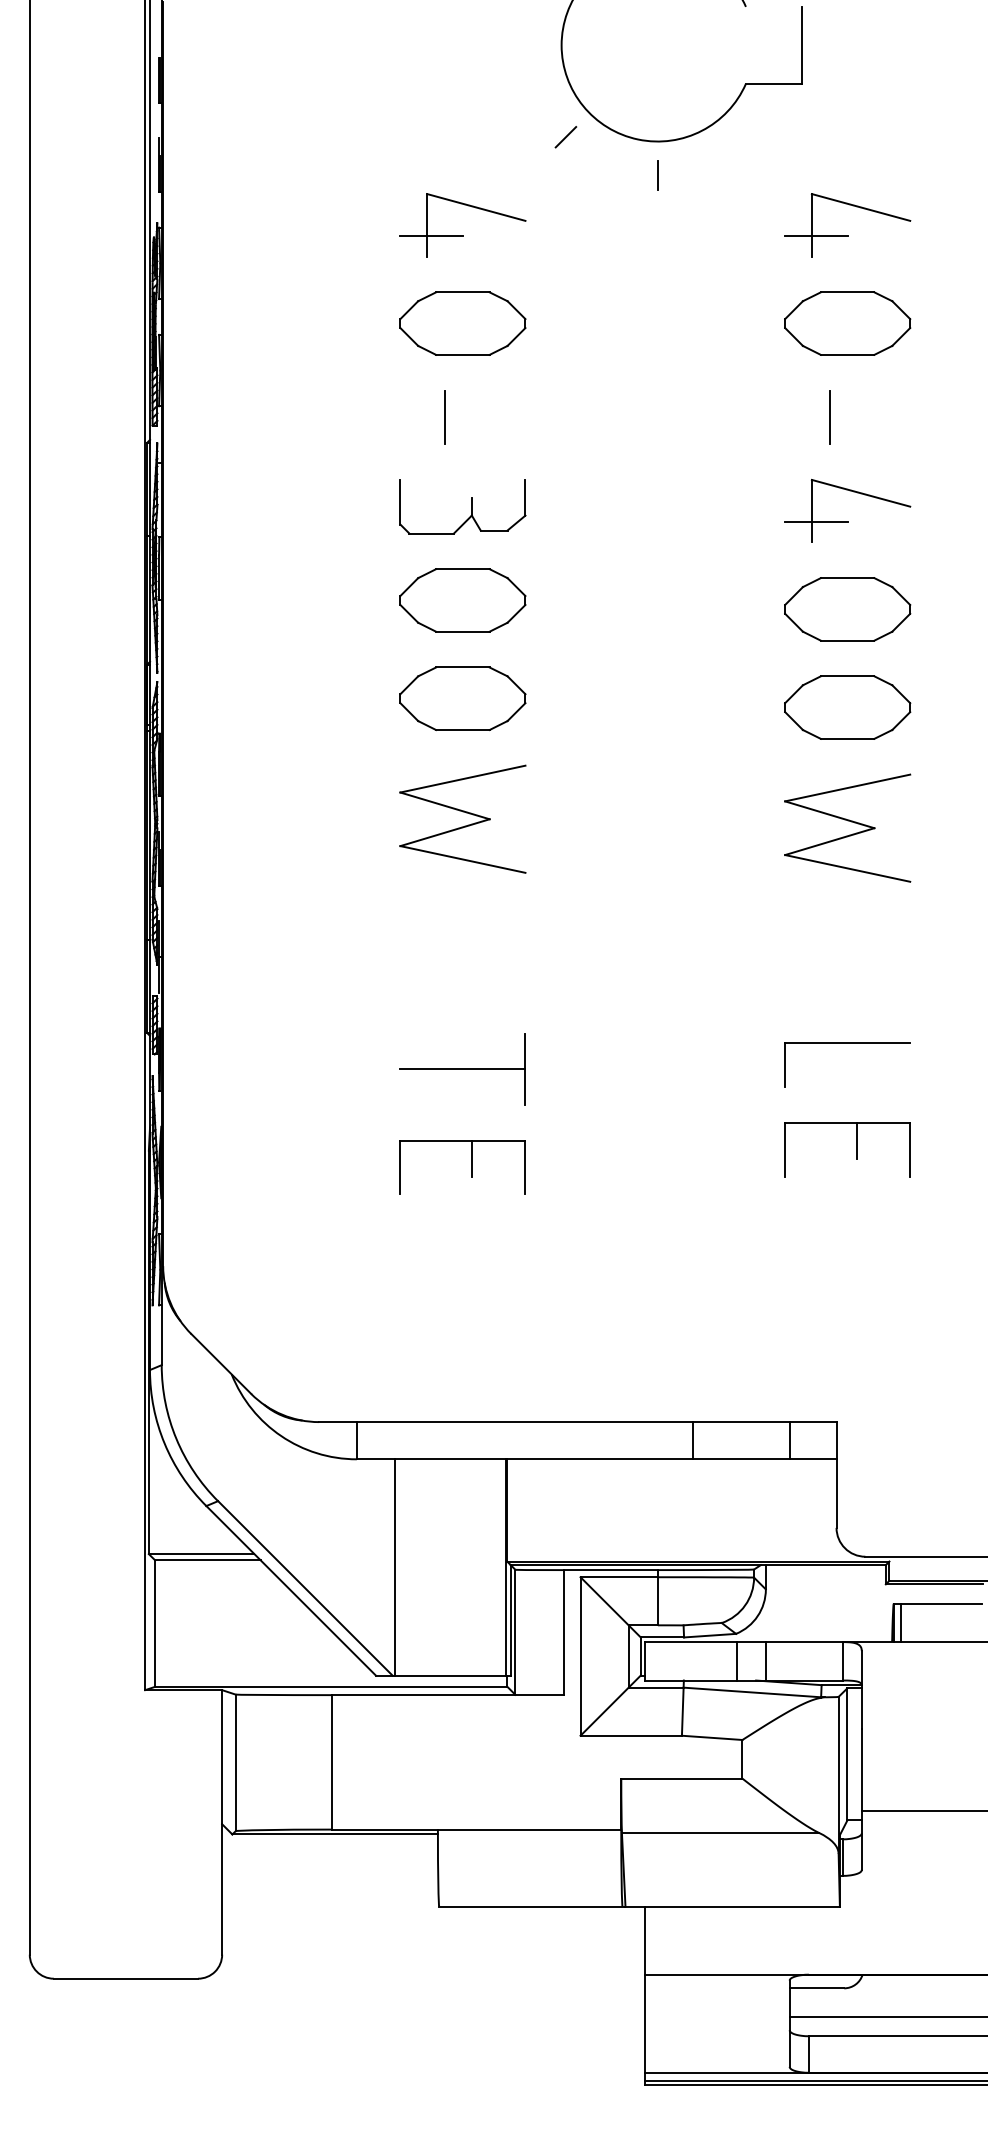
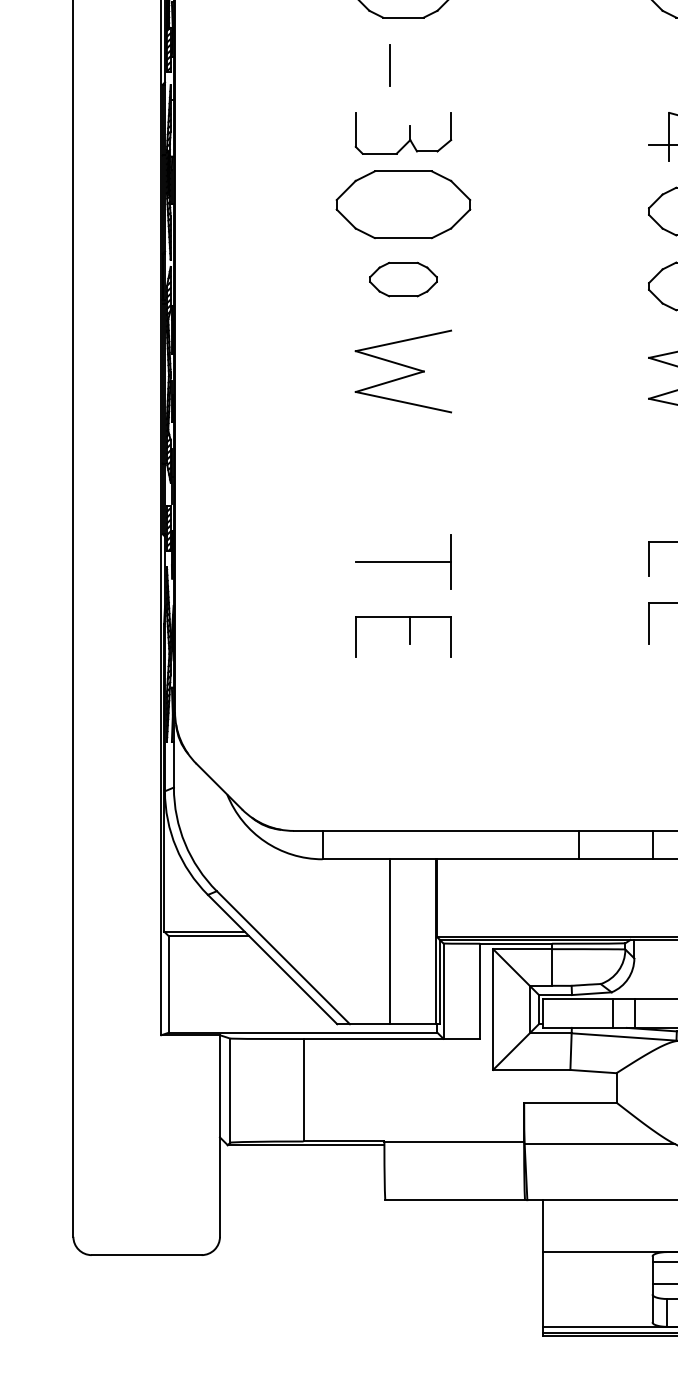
part: (462, 600) -> (403, 204), size x1.4
part: (462, 698) -> (403, 279), size x0.7
line: (395, 1567) -> (390, 941), moved

